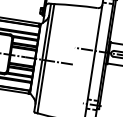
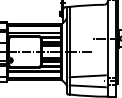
line: (63, 94) -> (87, 76), added
line: (61, 106) -> (87, 86), added

